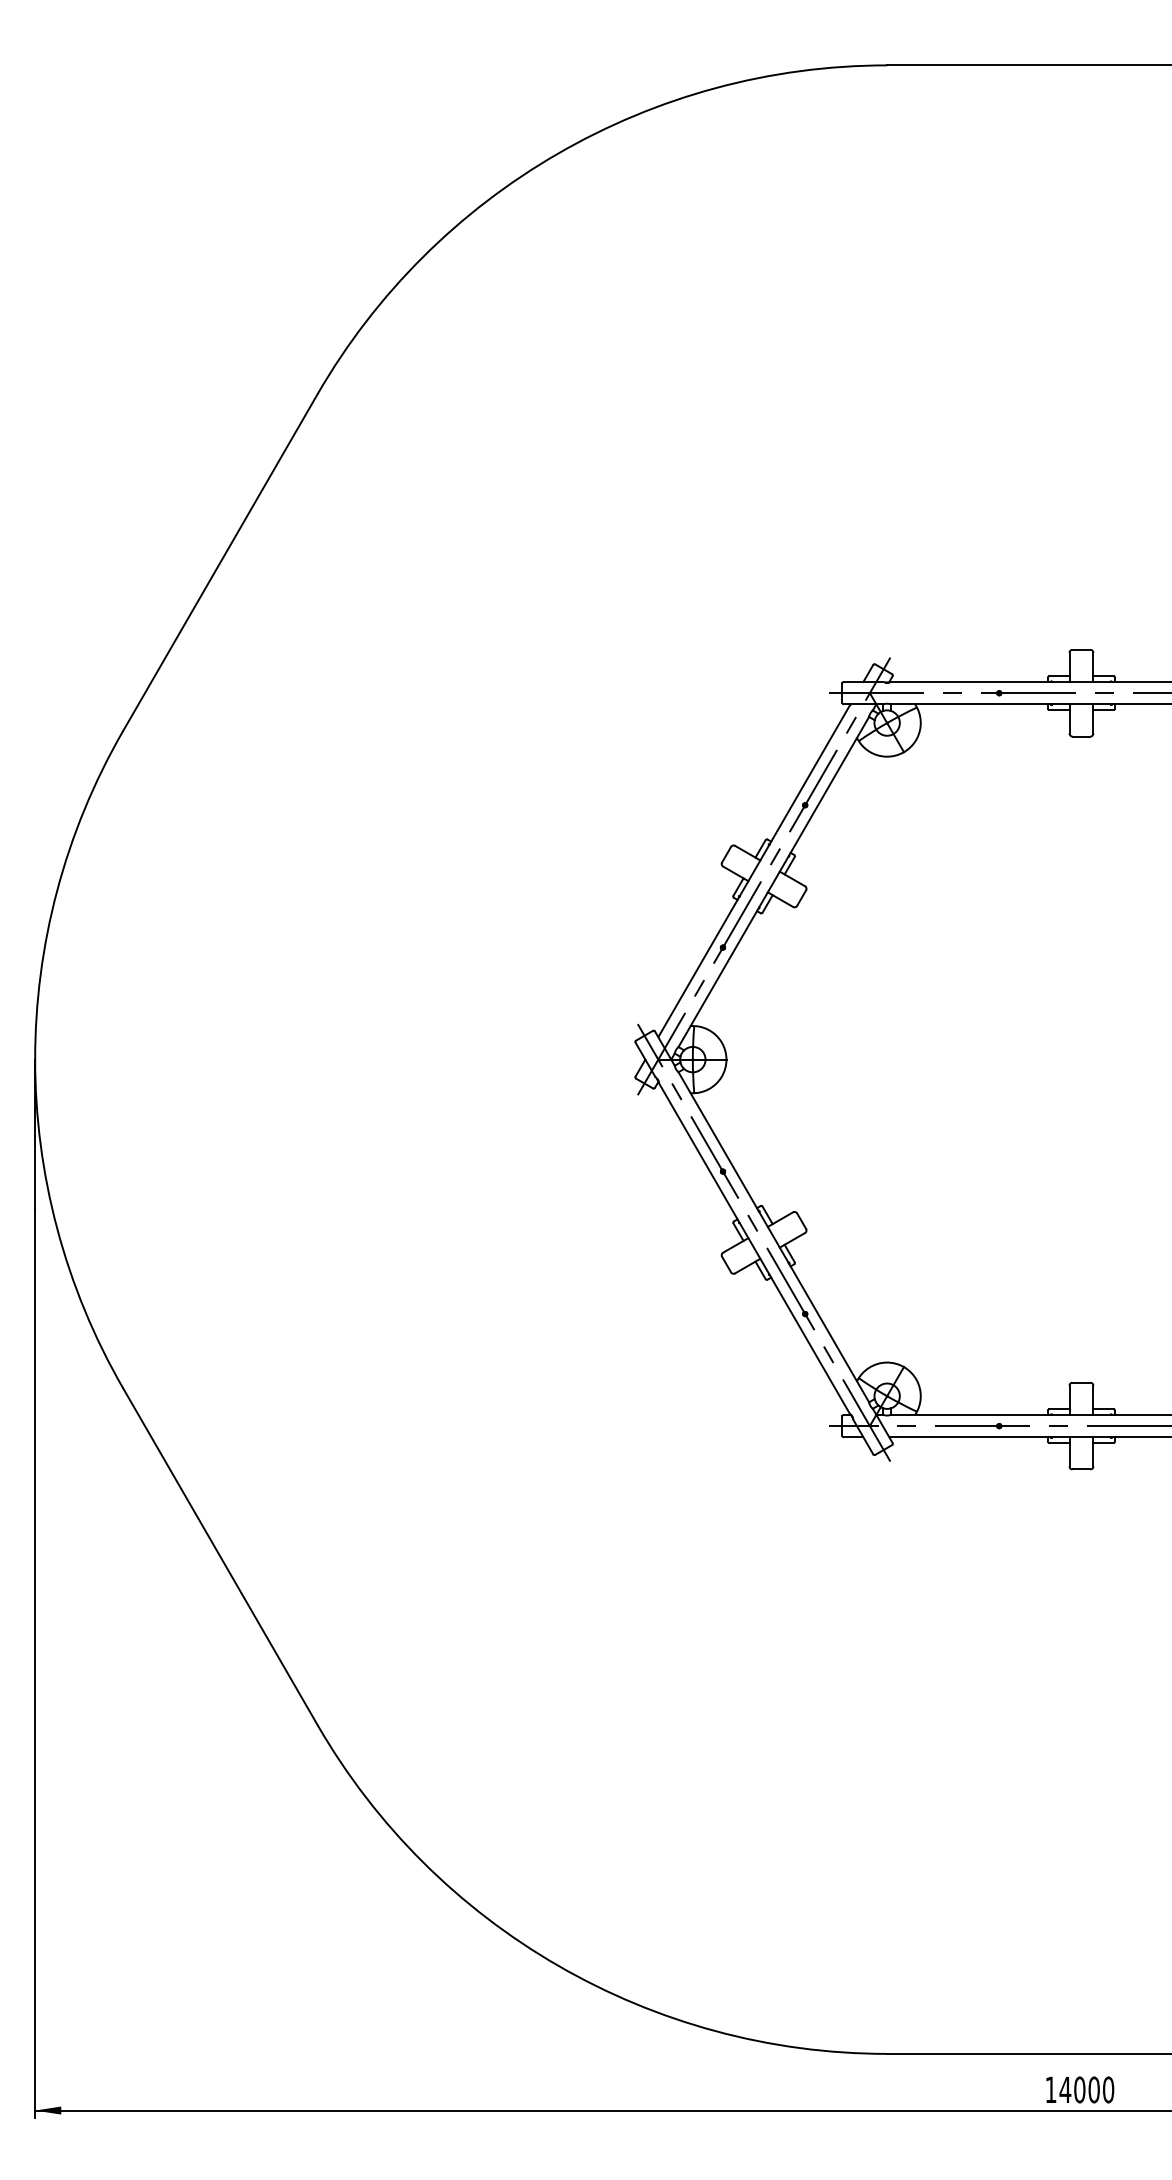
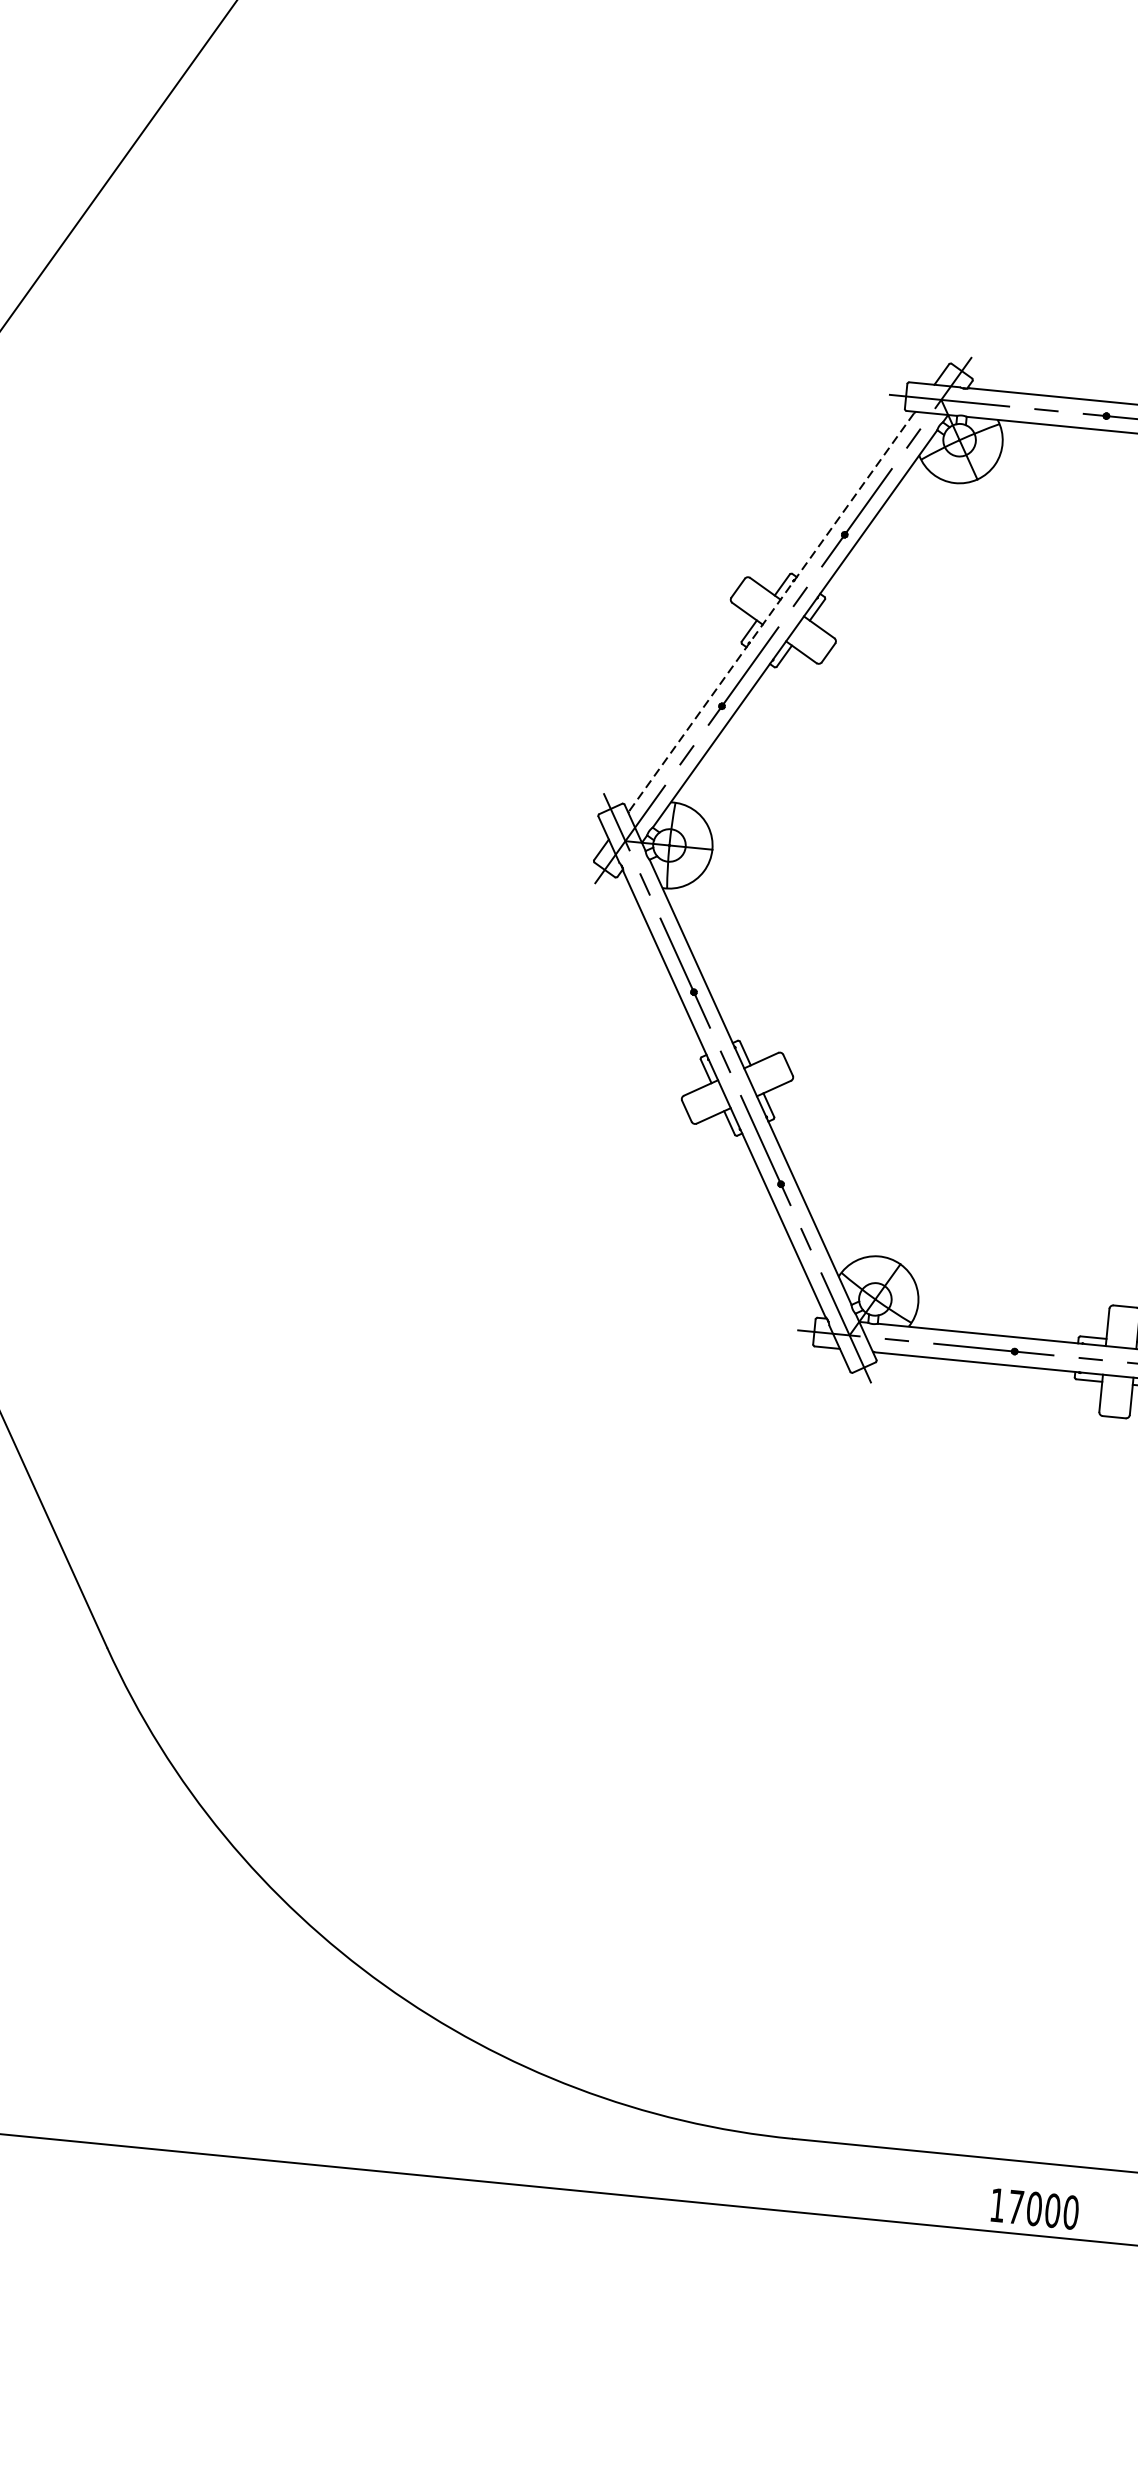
line: (754, 870) -> (771, 611), solid -> dashed
text: (1065, 2089) -> (1016, 2206), 14000 -> 17000

